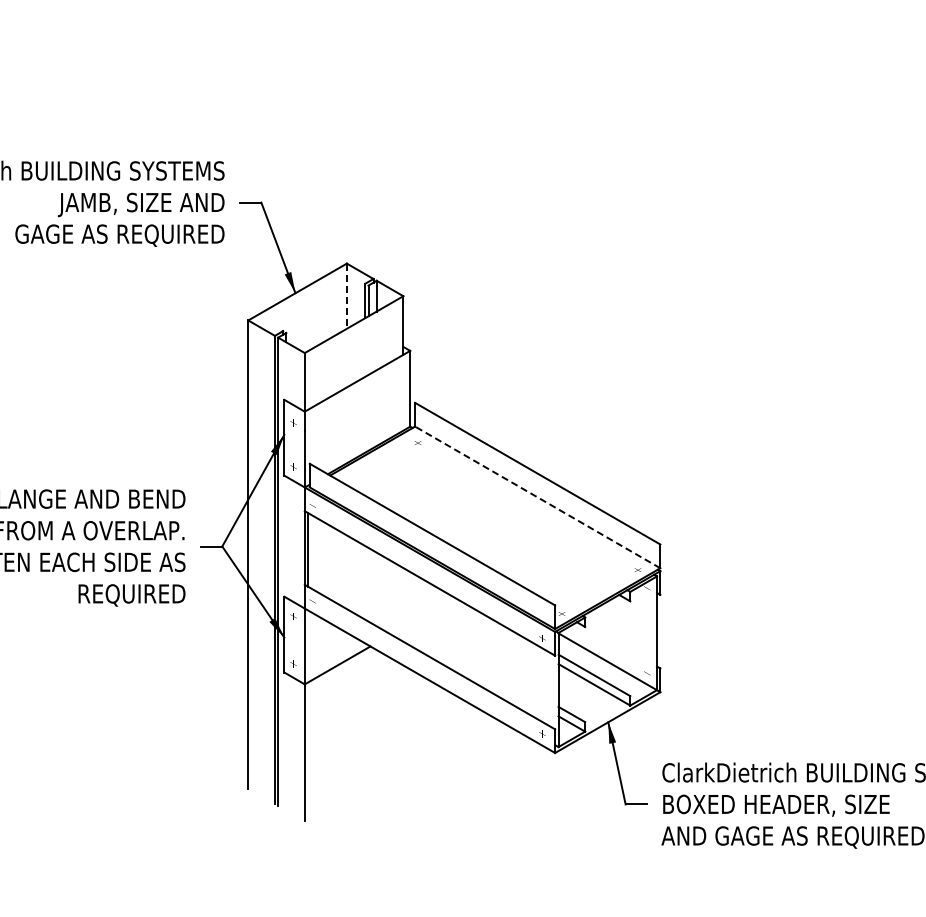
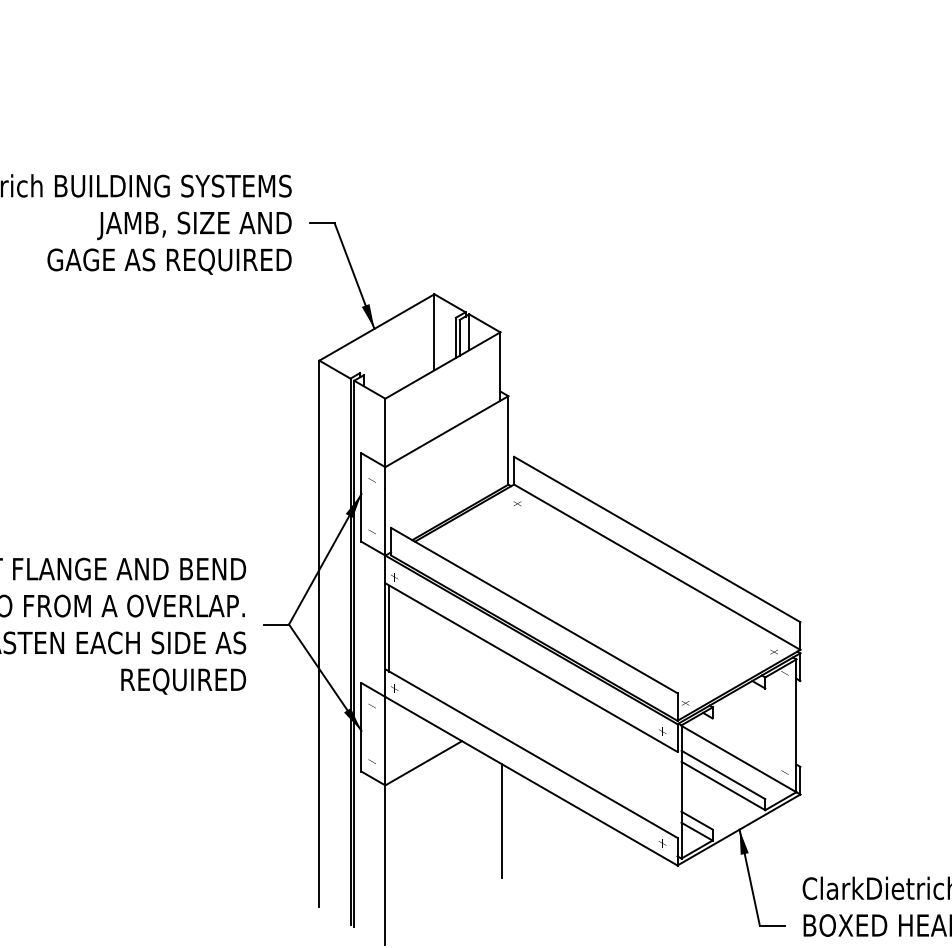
line: (346, 296) -> (434, 332), dashed -> solid
line: (537, 497) -> (656, 567), dashed -> solid
line: (404, 714) -> (501, 820), added

